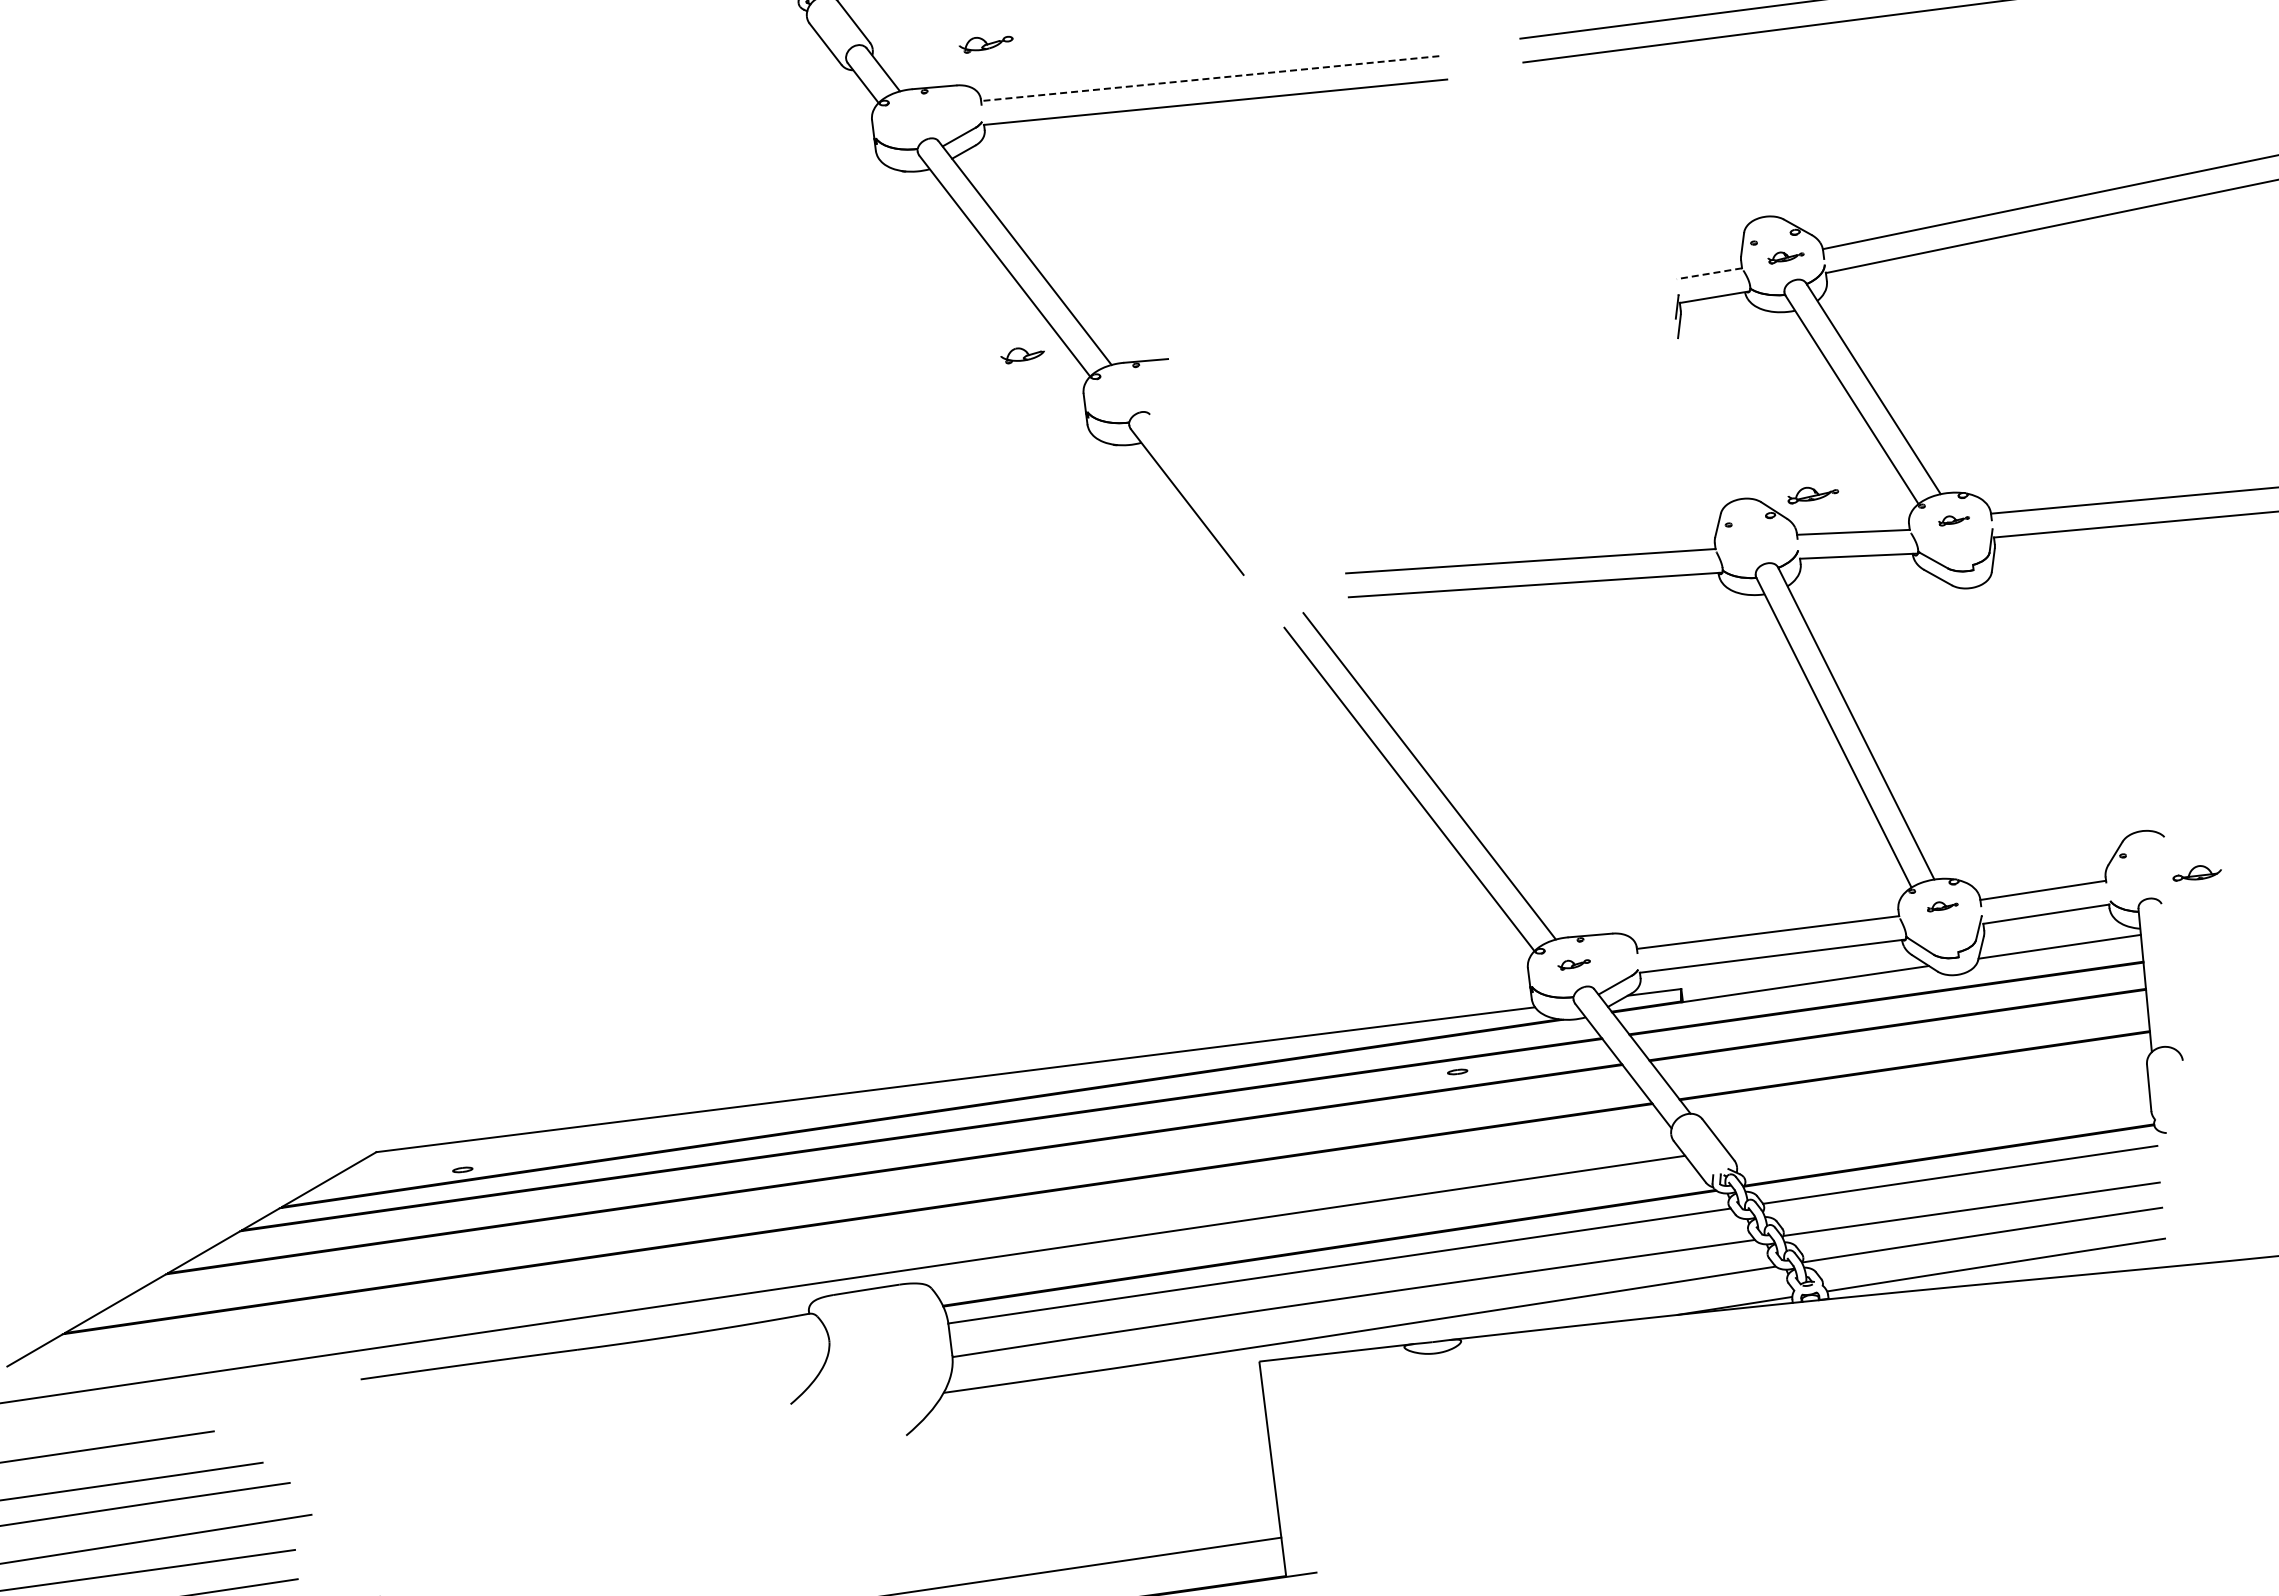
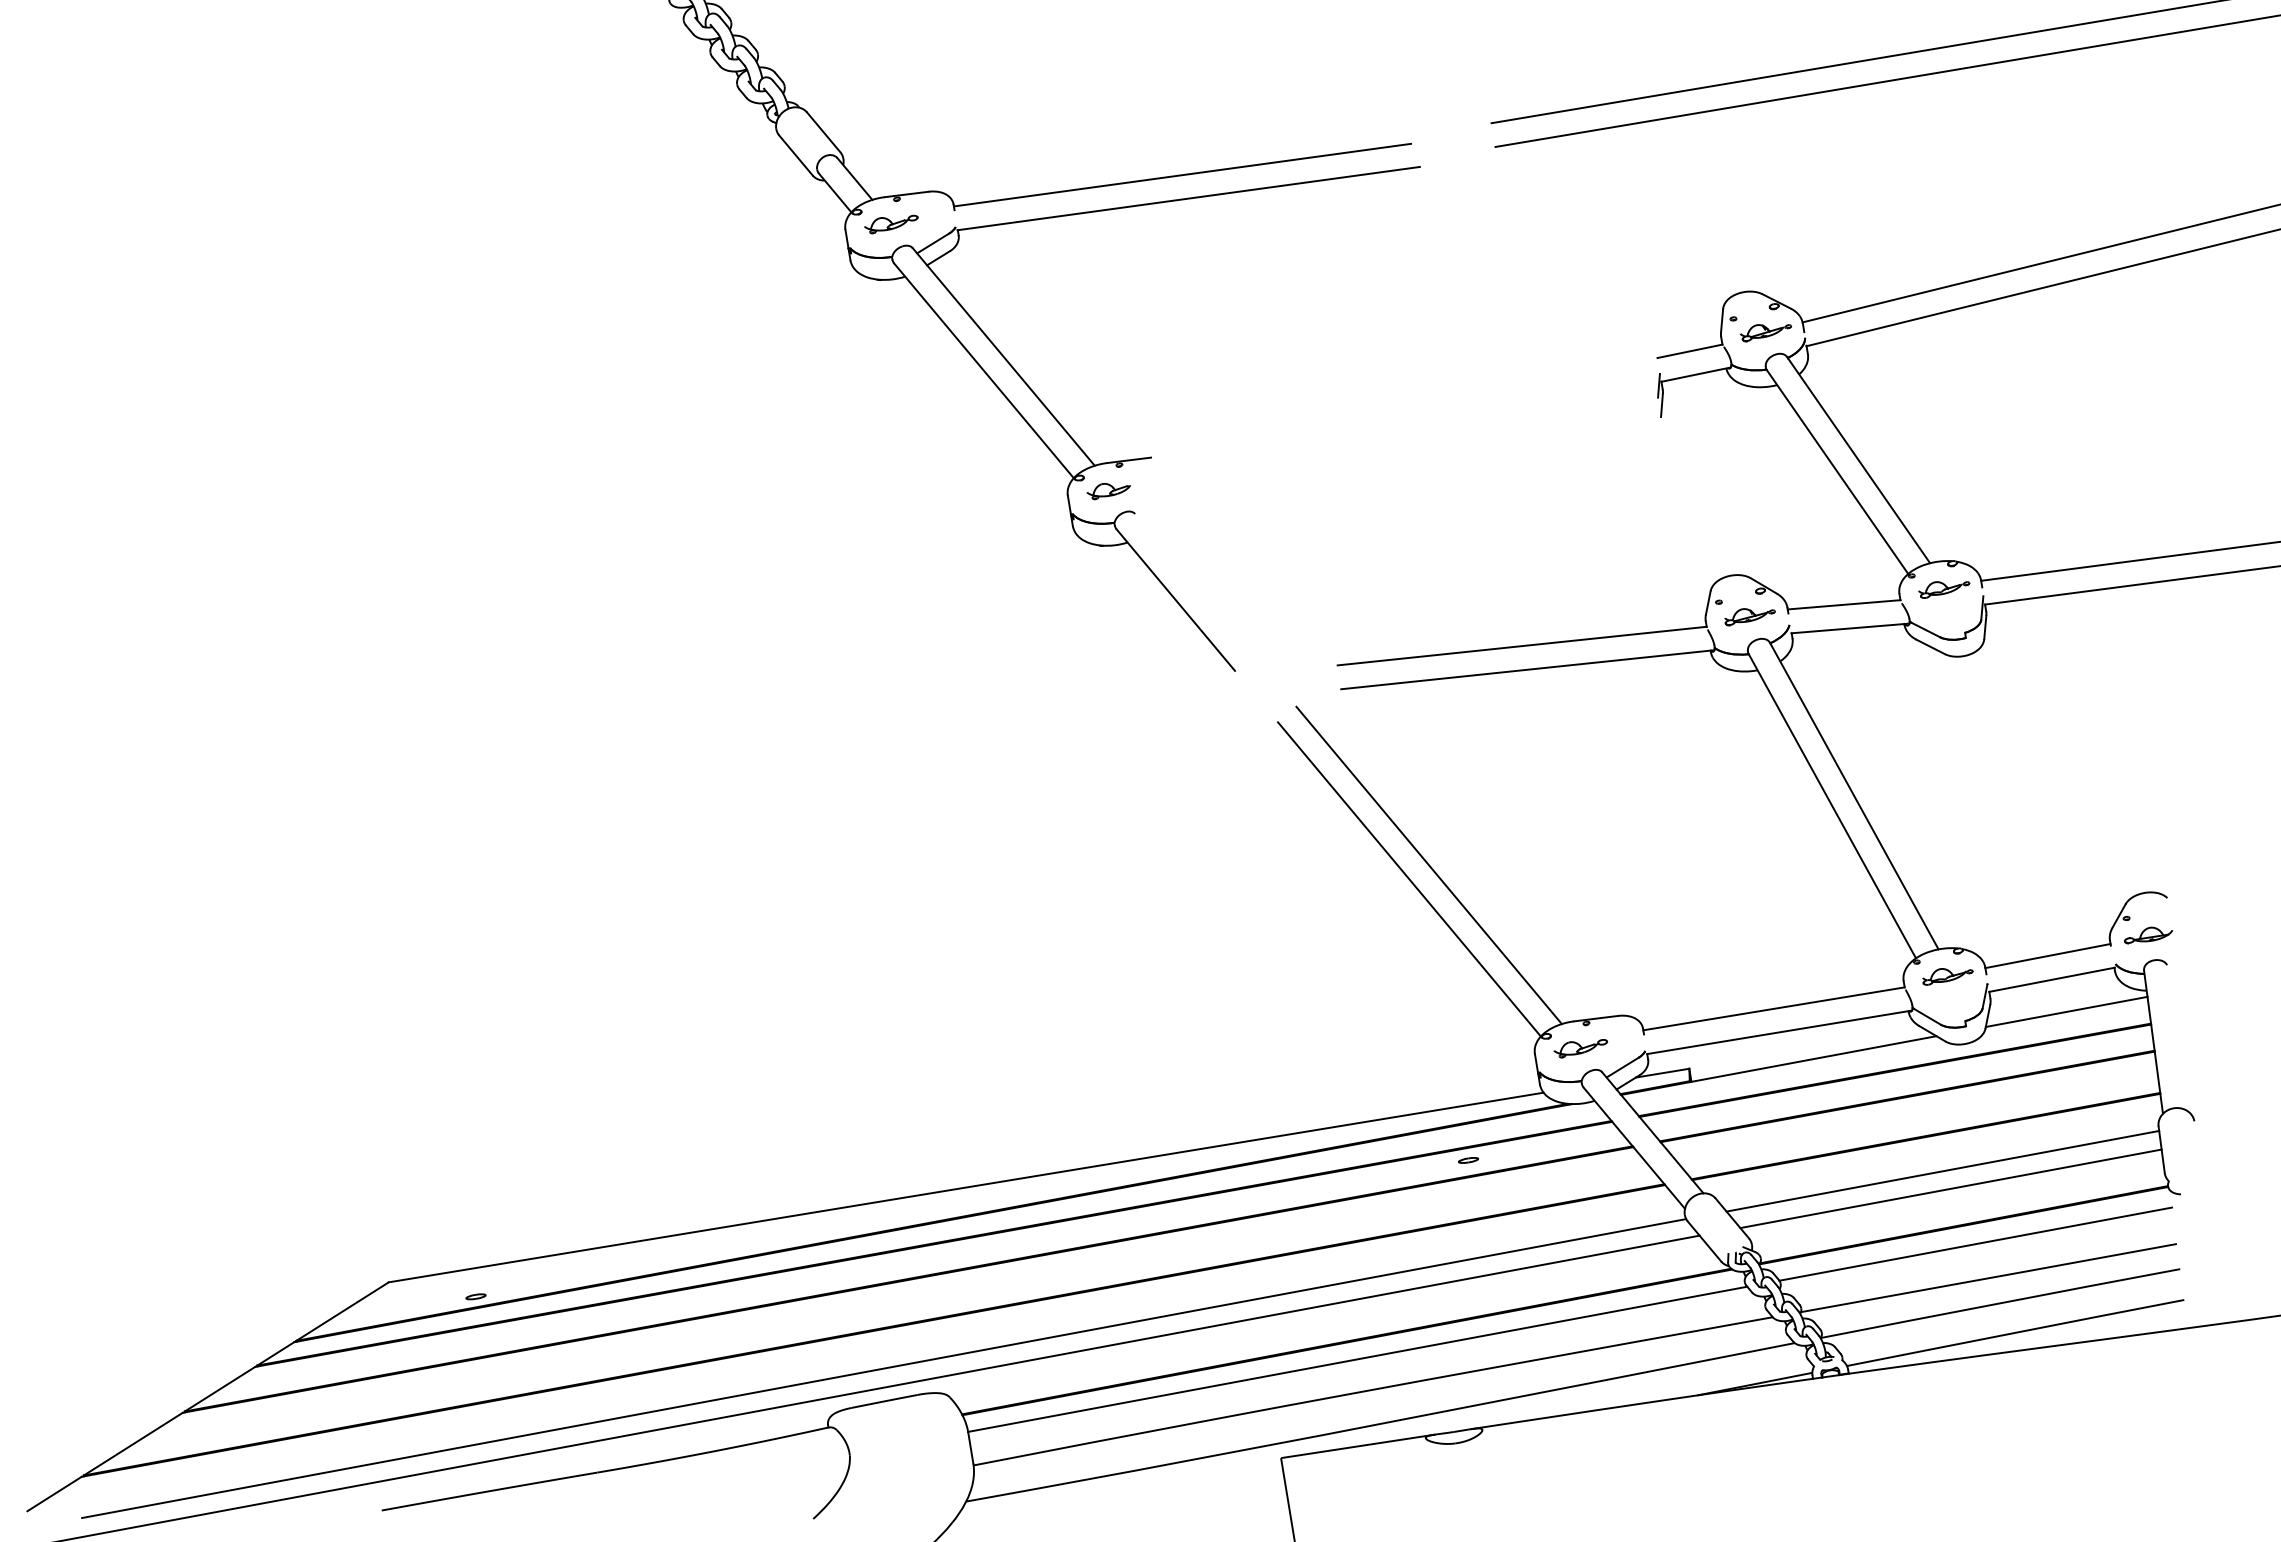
part: (985, 44) -> (890, 224), moved
line: (1209, 78) -> (1181, 175), dashed -> solid
part: (1785, 257) -> (1765, 332), size x1.43
line: (1708, 273) -> (1689, 351), dashed -> solid
part: (1022, 355) -> (1108, 490), moved
part: (1813, 495) -> (1750, 616), moved
part: (1953, 520) -> (1943, 589), size x1.67
part: (2196, 873) -> (2147, 935), moved
part: (1942, 906) -> (1947, 976), size x1.67
part: (1573, 964) -> (1580, 1048), size x1.67
line: (1930, 1100) -> (1943, 1170), added
line: (1937, 1118) -> (1950, 1188), added
line: (866, 1256) -> (883, 1367), added

